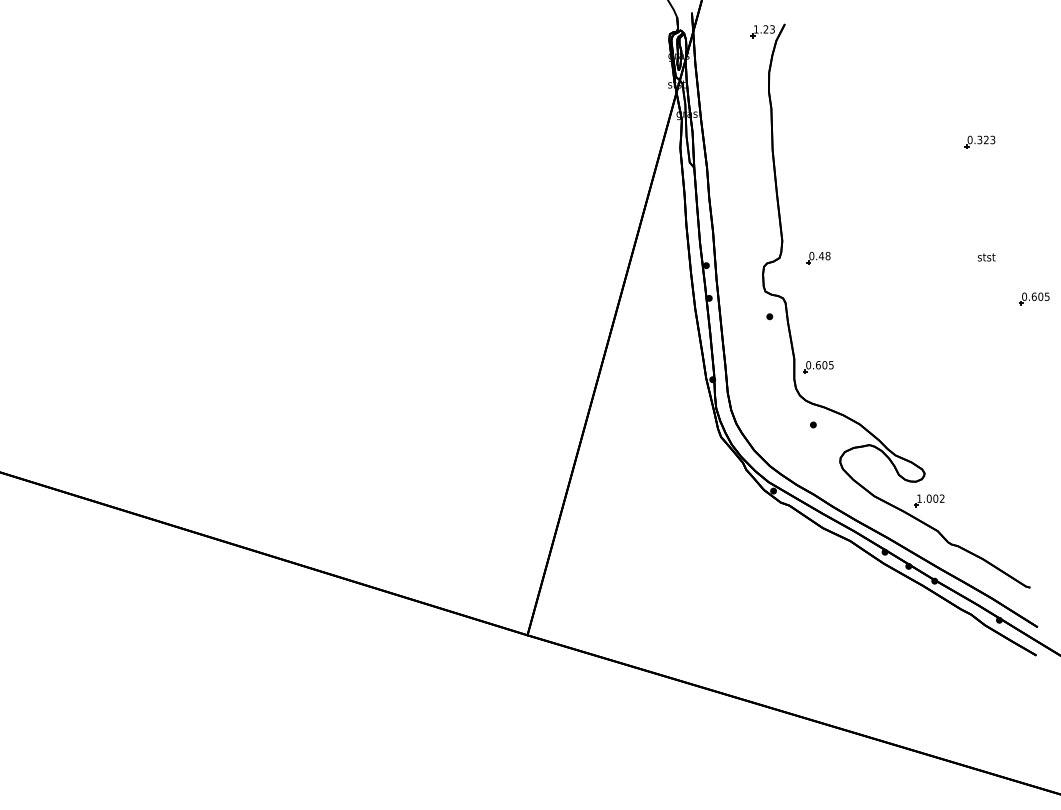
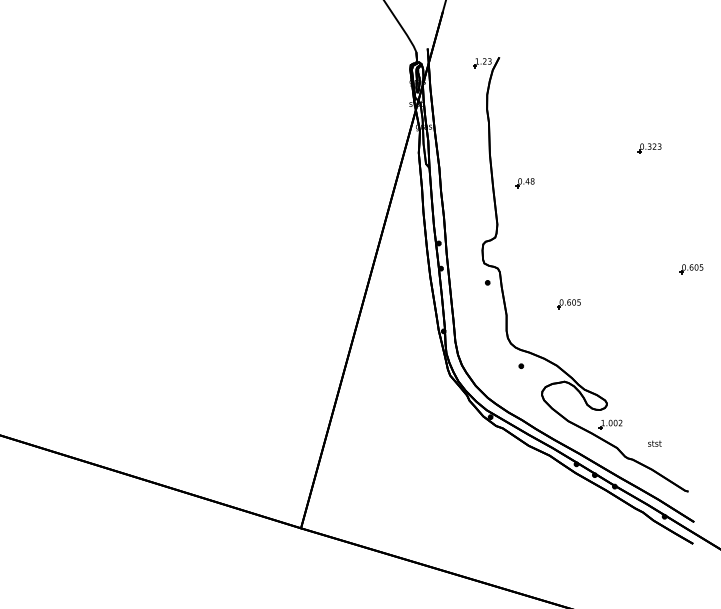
part: (818, 257) -> (525, 182), moved
text: (986, 257) -> (654, 443), moved
part: (818, 367) -> (569, 304), moved

